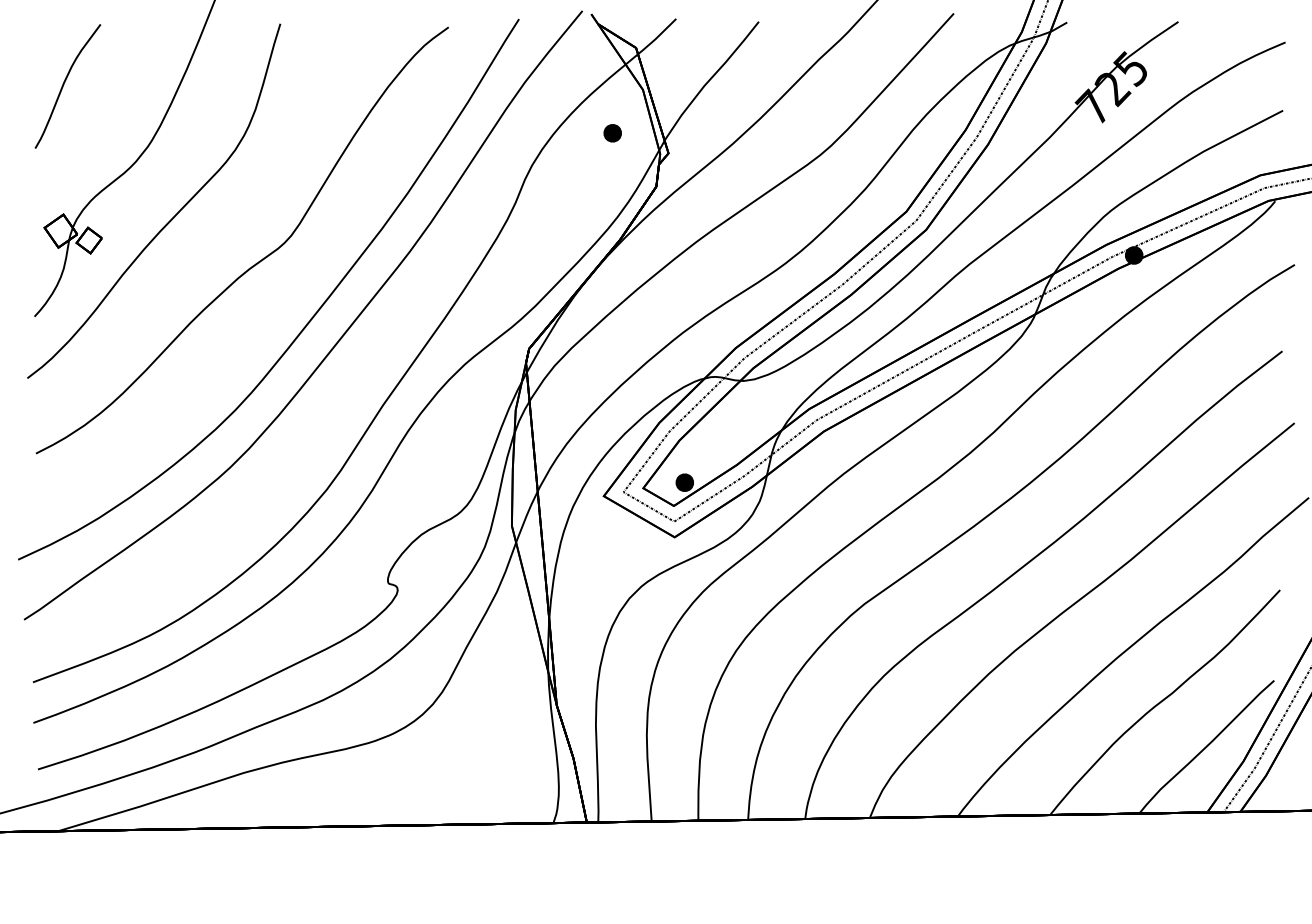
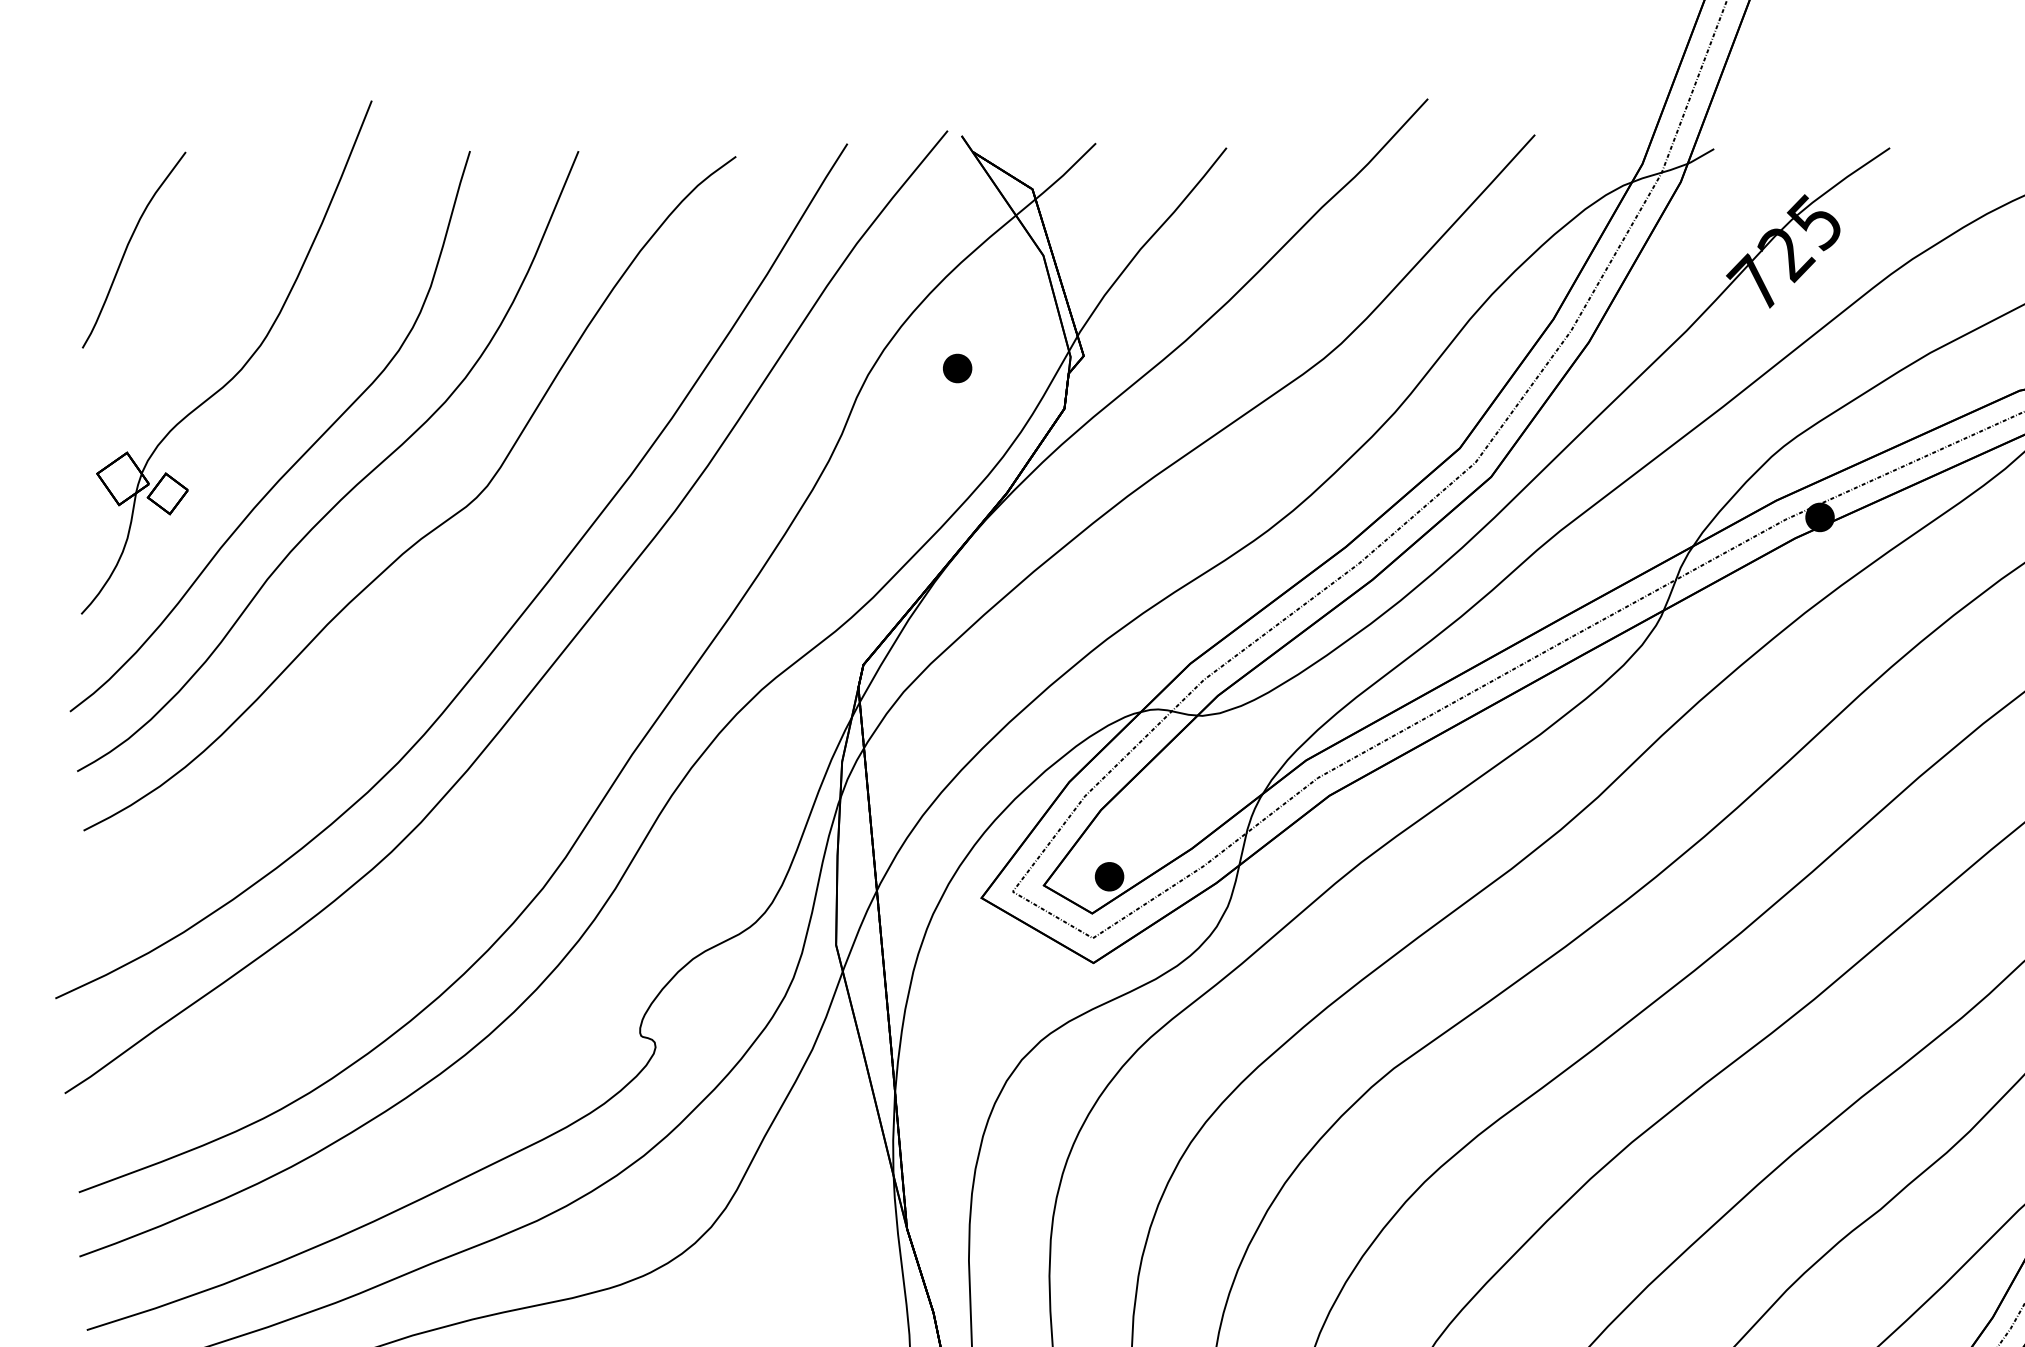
part: (612, 133) -> (957, 368), moved
curve: (206, 235) -> (353, 485), added

